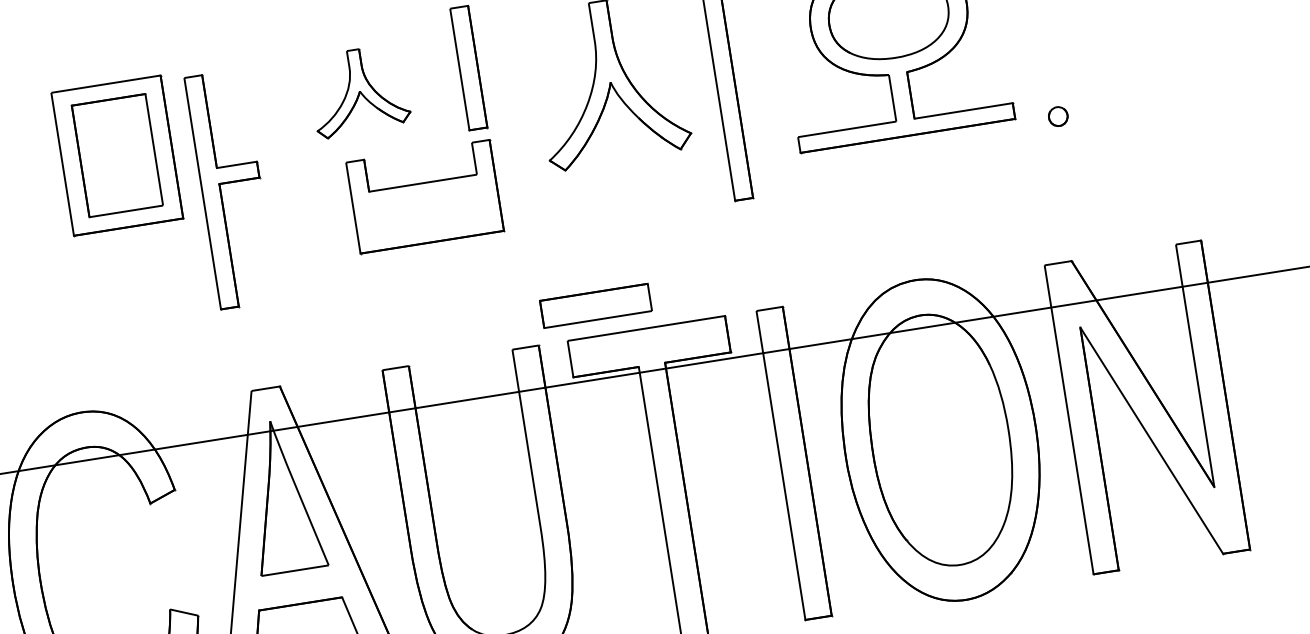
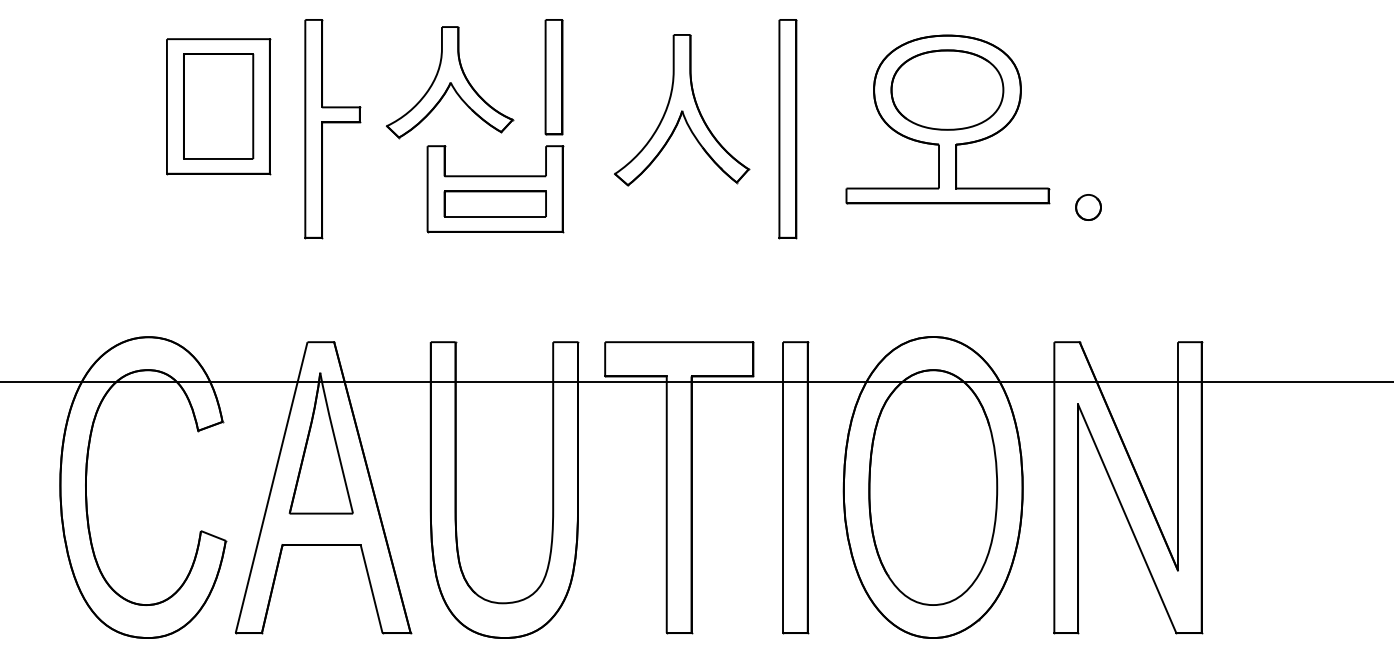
part: (359, 91) -> (450, 82), size x1.43
part: (1058, 116) -> (1088, 207), size x1.43
part: (231, 189) -> (332, 129), moved
part: (595, 305) -> (494, 203), moved

